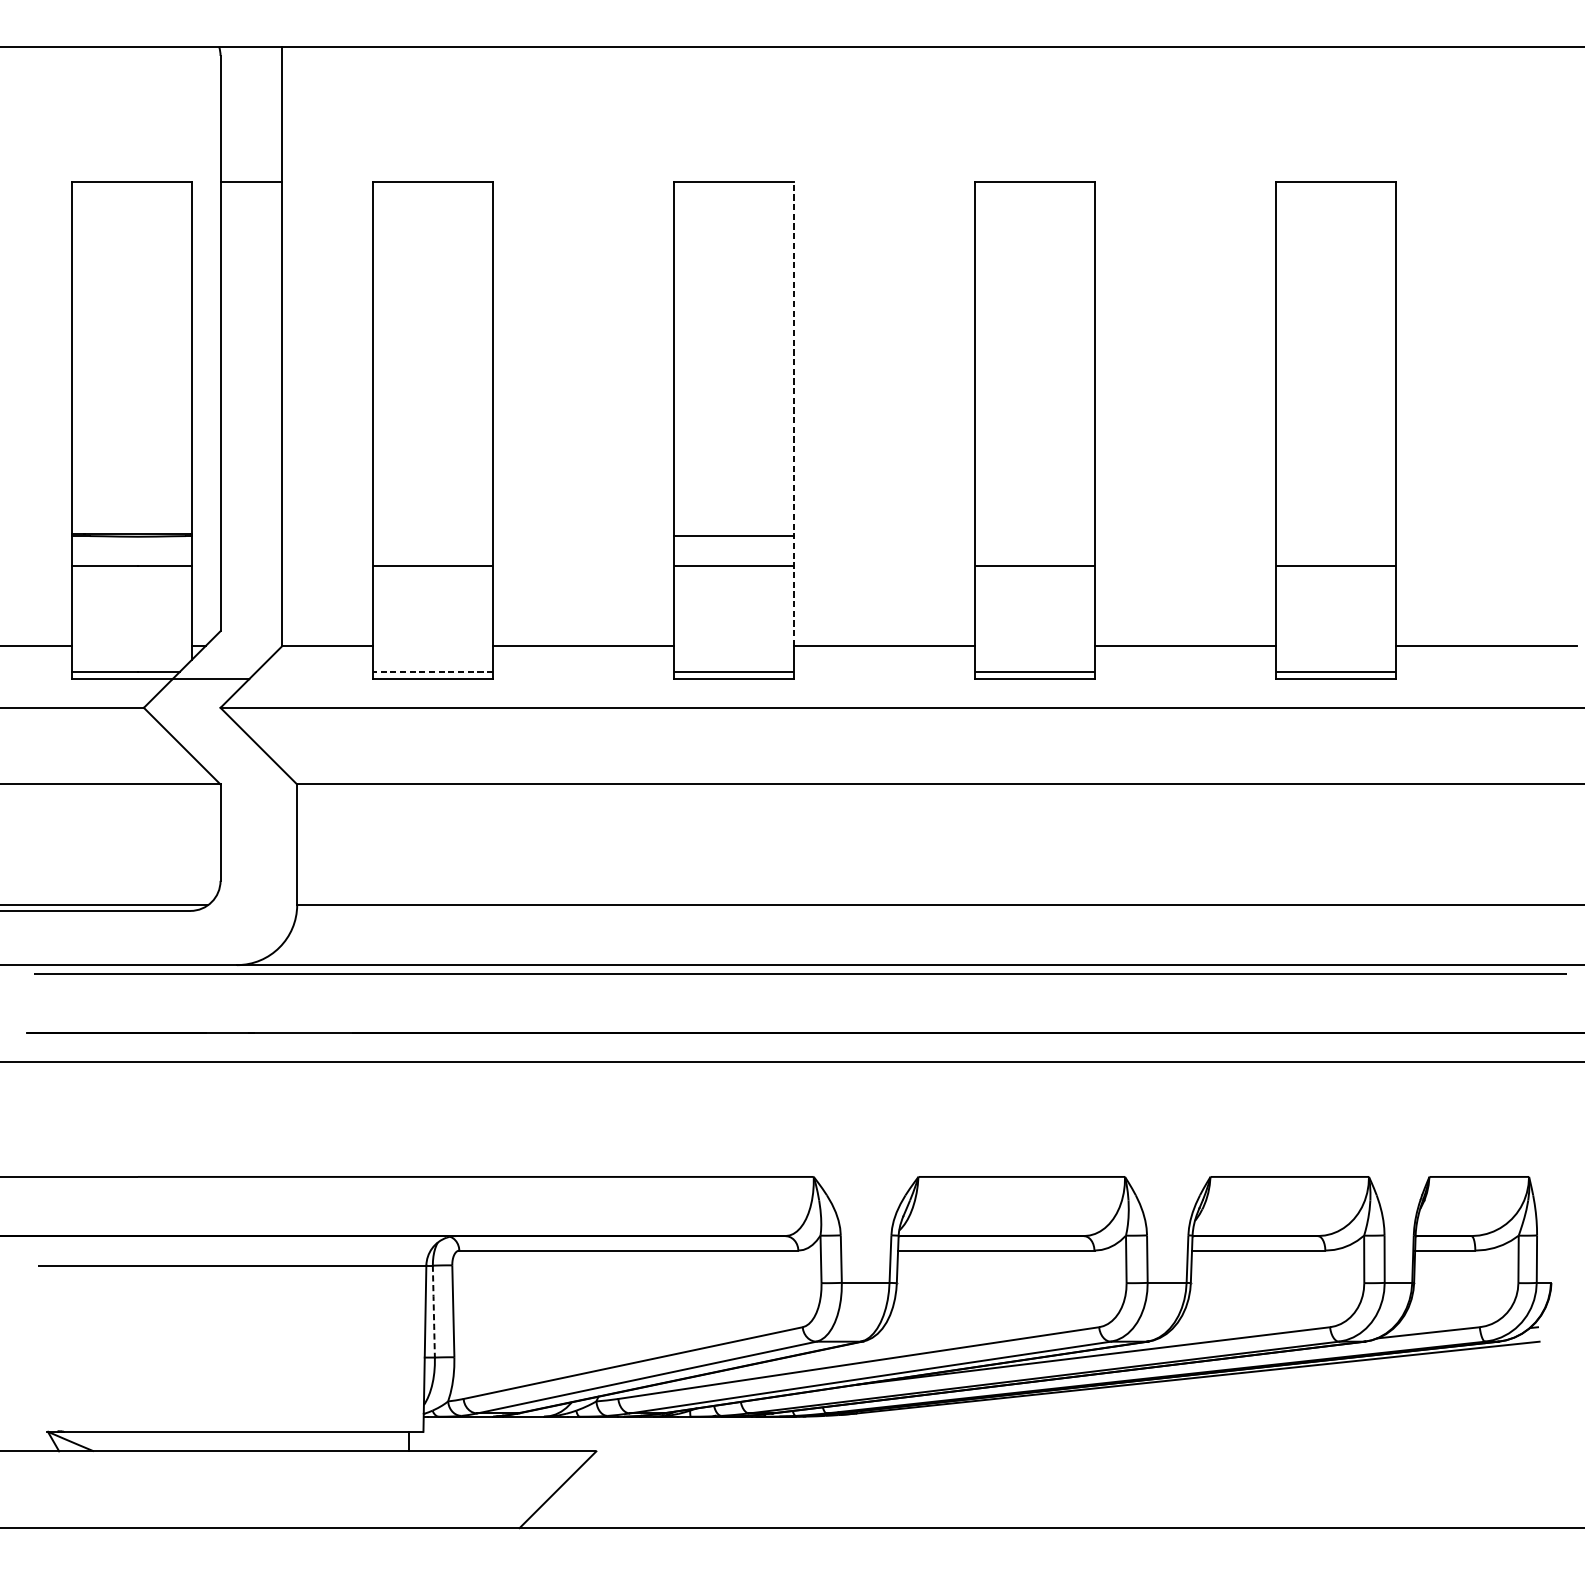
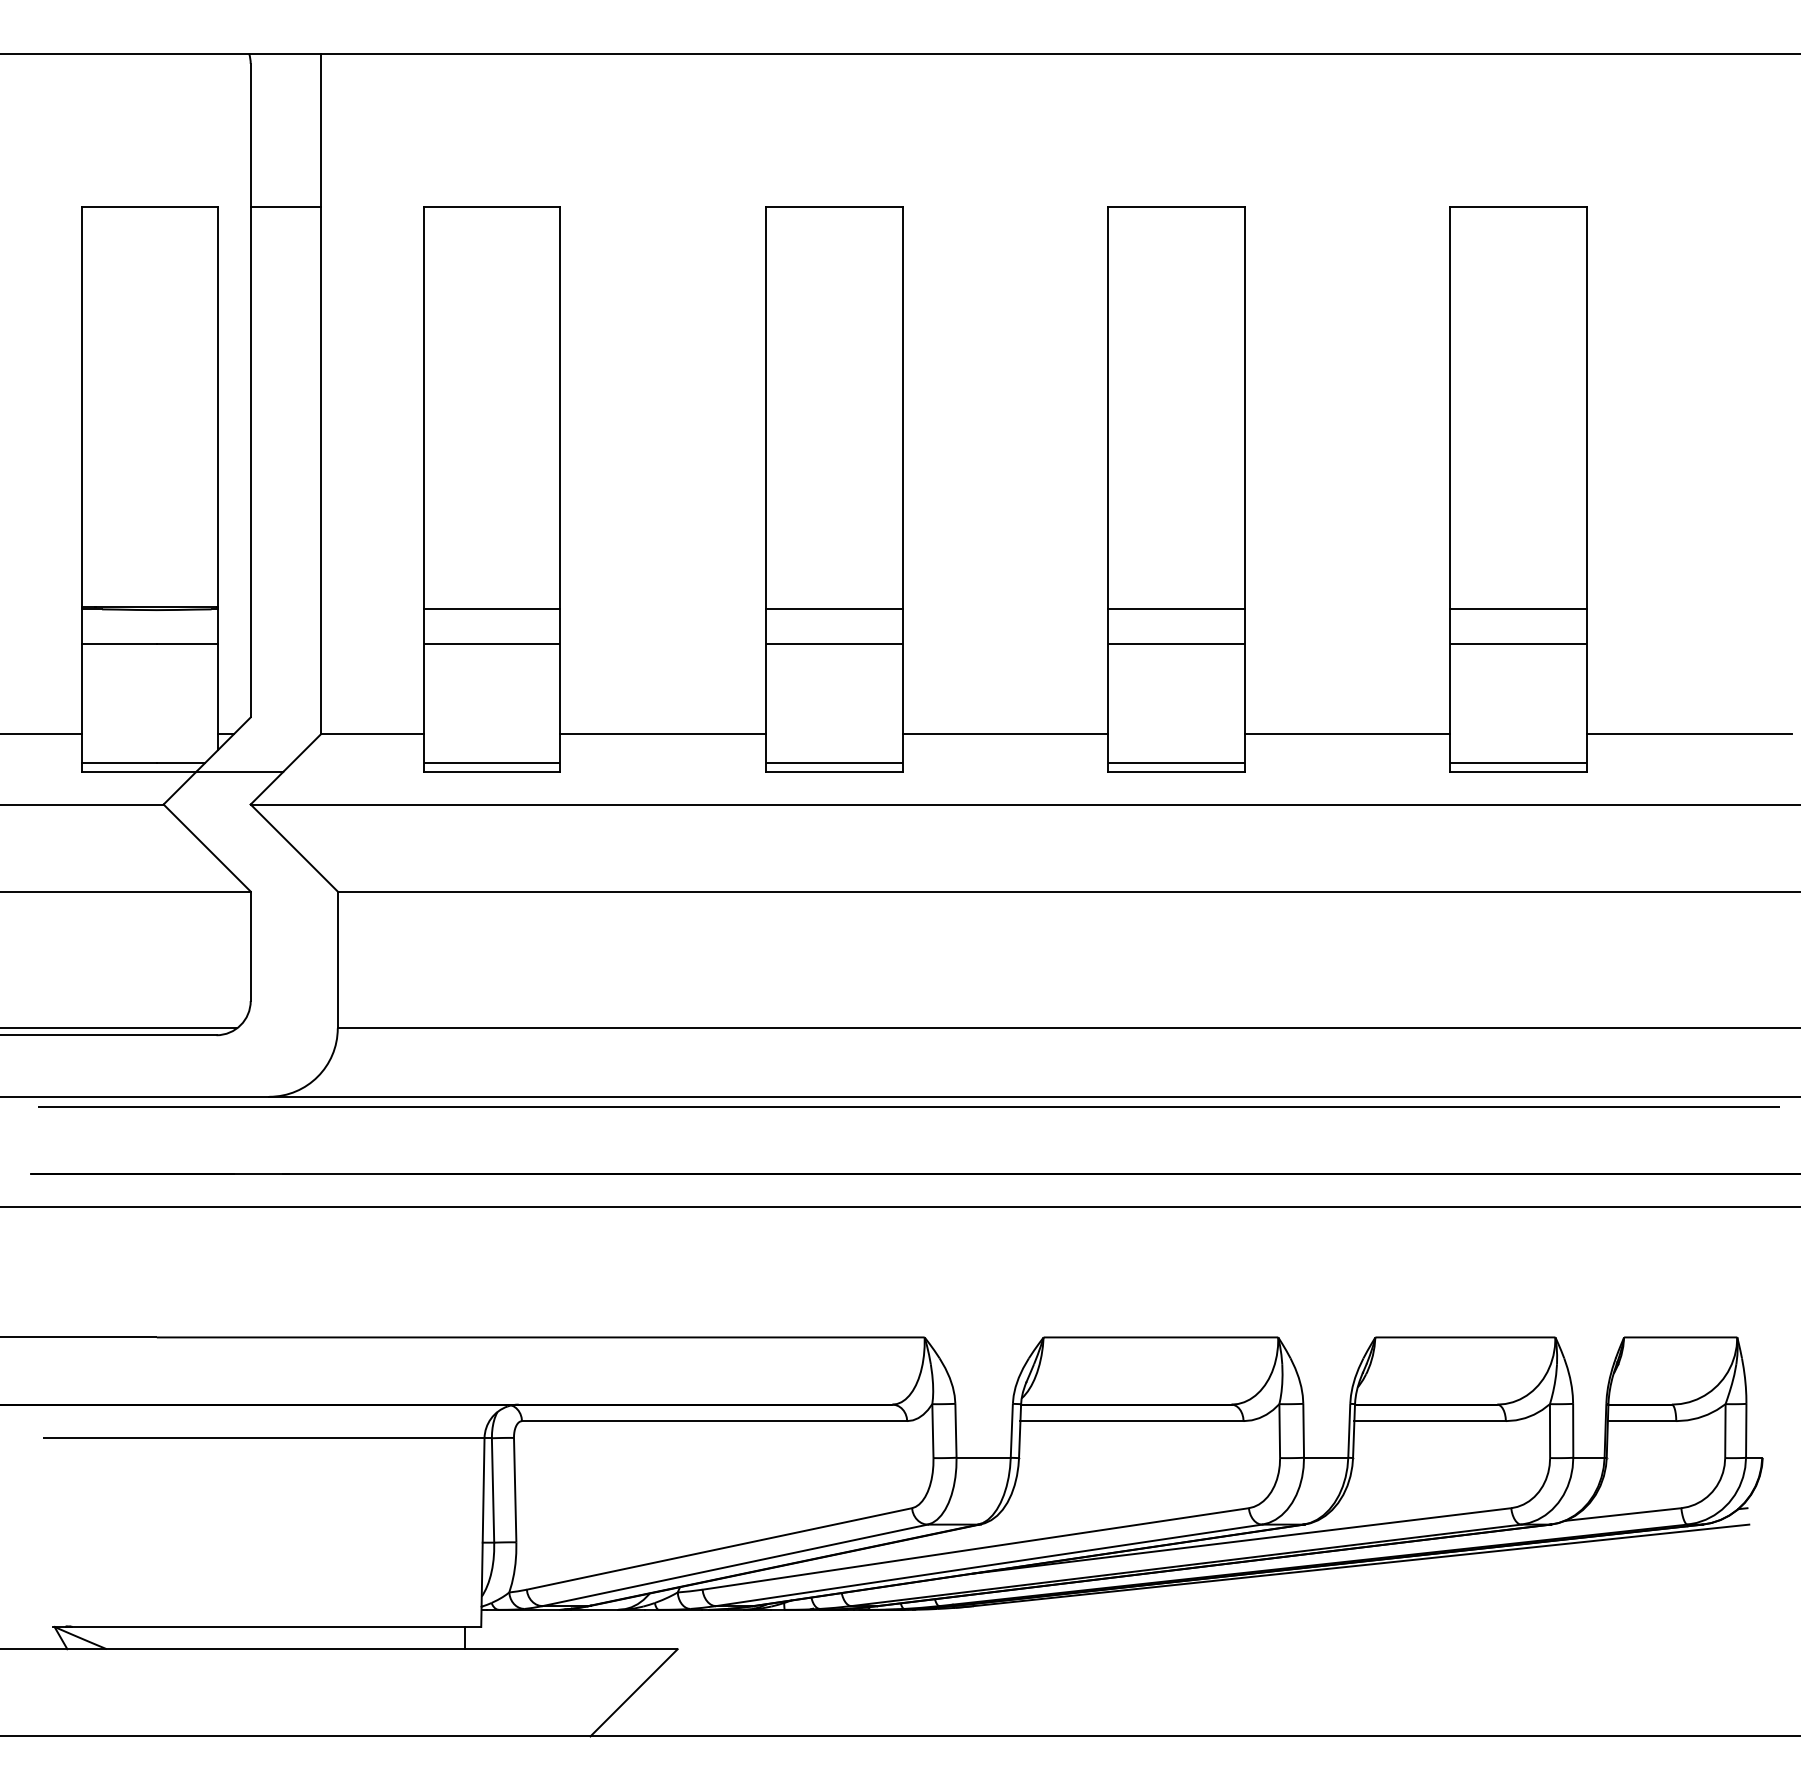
line: (794, 413) -> (902, 470), dashed -> solid
line: (432, 536) -> (491, 609), added
line: (1034, 536) -> (1175, 609), added
line: (1335, 536) -> (1517, 609), added
line: (431, 671) -> (490, 763), dashed -> solid
line: (434, 1311) -> (493, 1490), dashed -> solid

